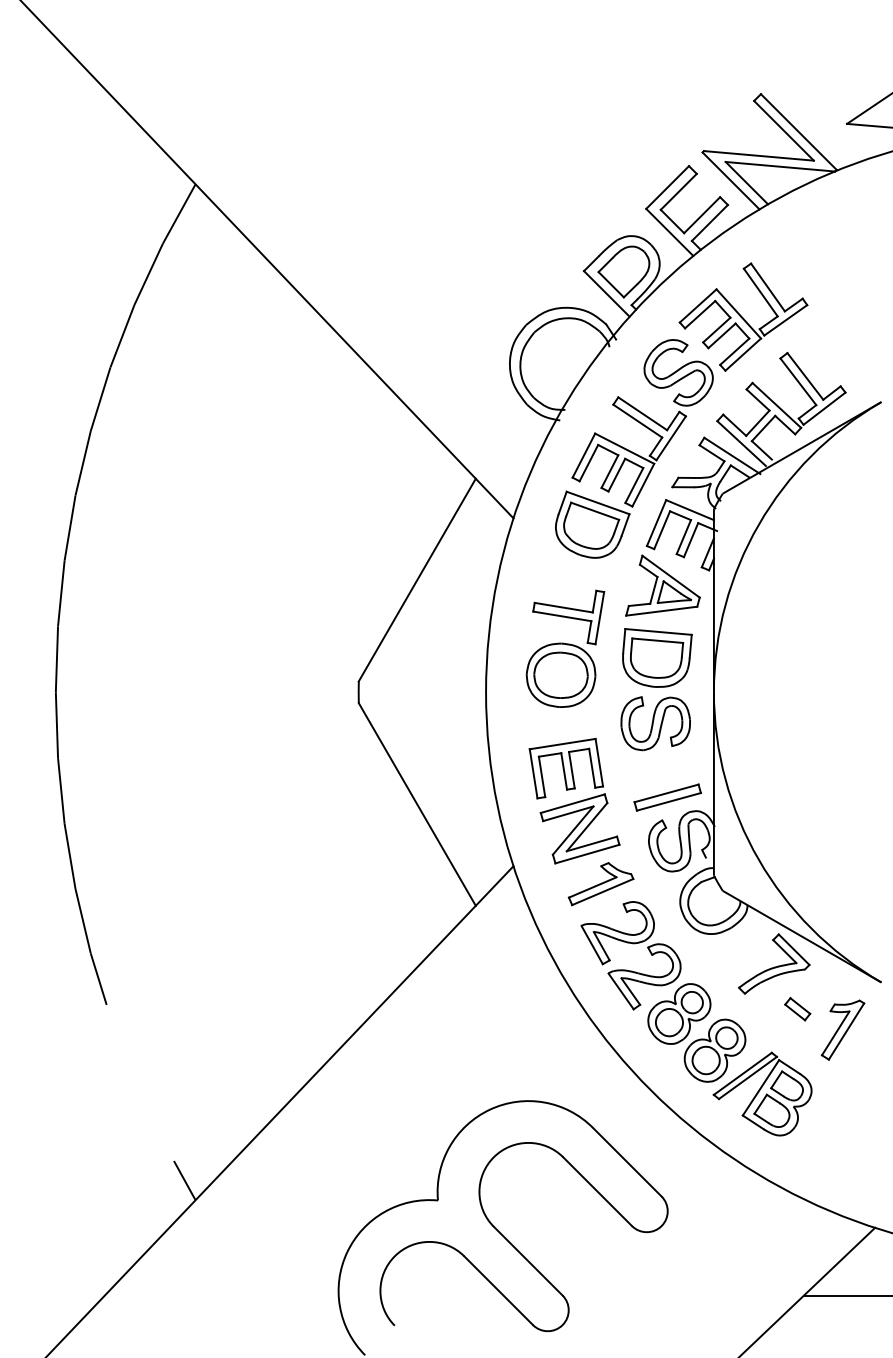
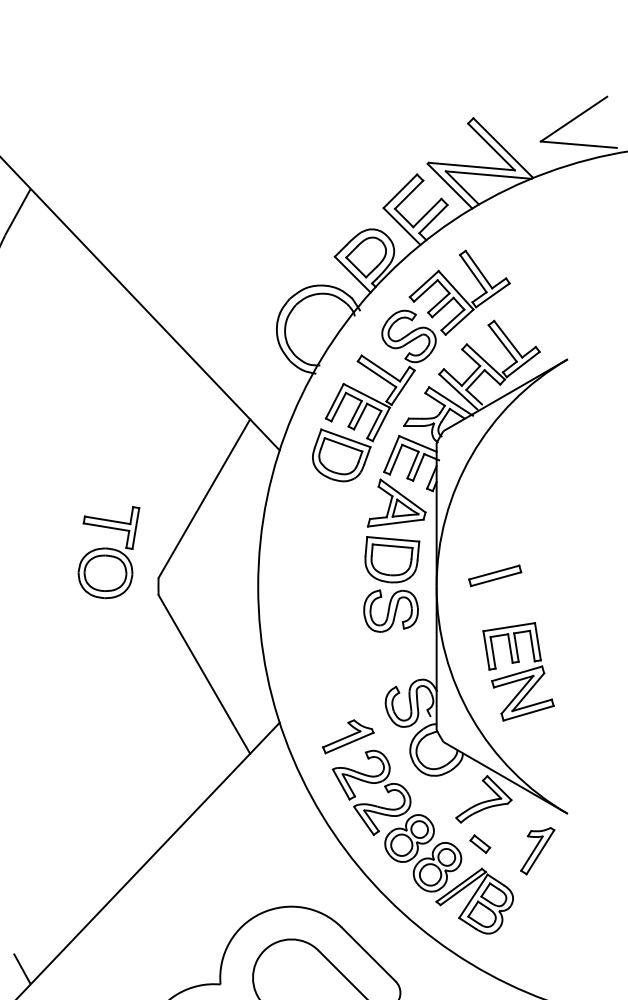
part: (565, 648) -> (108, 552), moved
part: (667, 797) -> (495, 575), moved
part: (574, 801) -> (518, 672), moved
part: (797, 1009) -> (480, 844), moved

